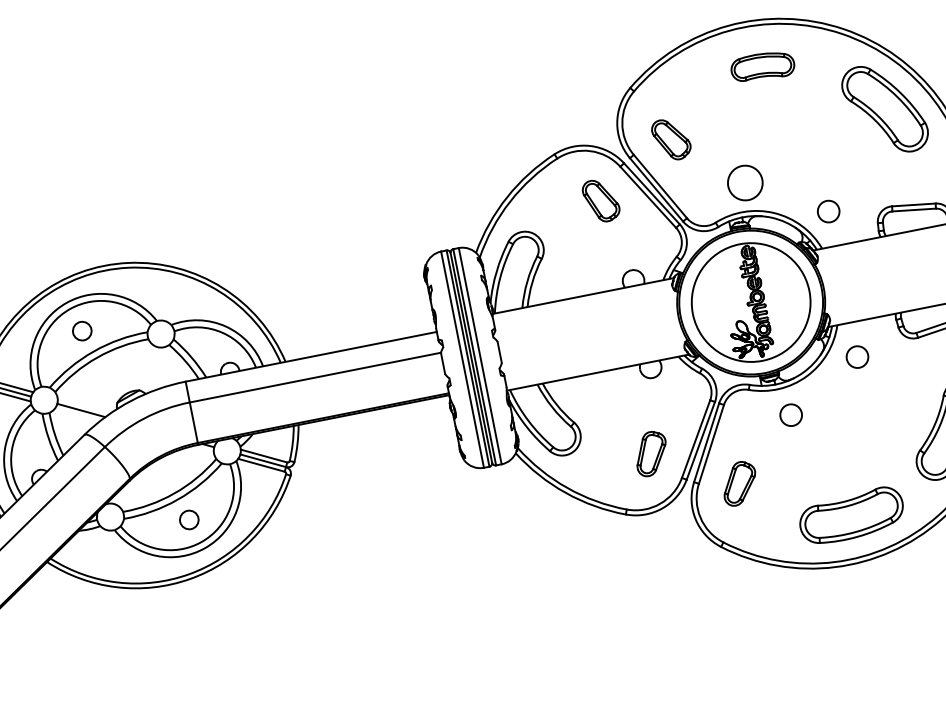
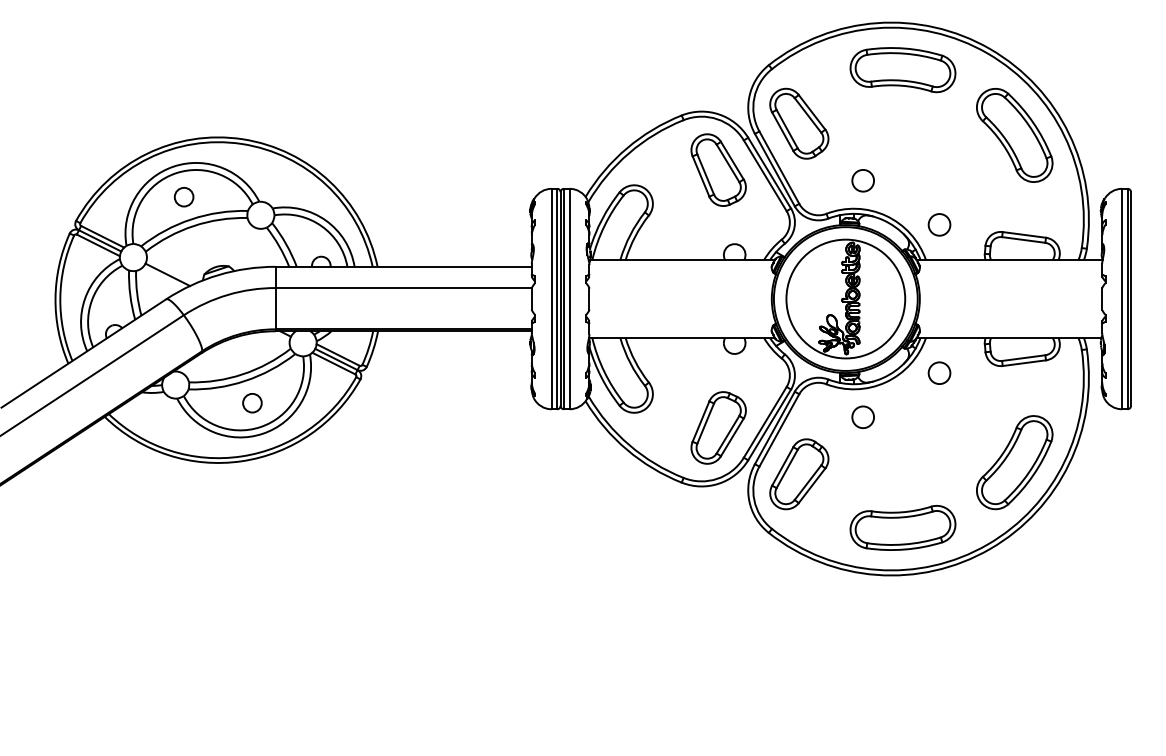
part: (762, 67) -> (902, 70), size x1.67
part: (671, 139) -> (799, 123), size x1.67
circle: (744, 183) -> (862, 180), size x0.62
part: (601, 200) -> (718, 169), size x1.67
part: (651, 453) -> (718, 427), size x1.67
part: (739, 483) -> (799, 474), size x1.67

